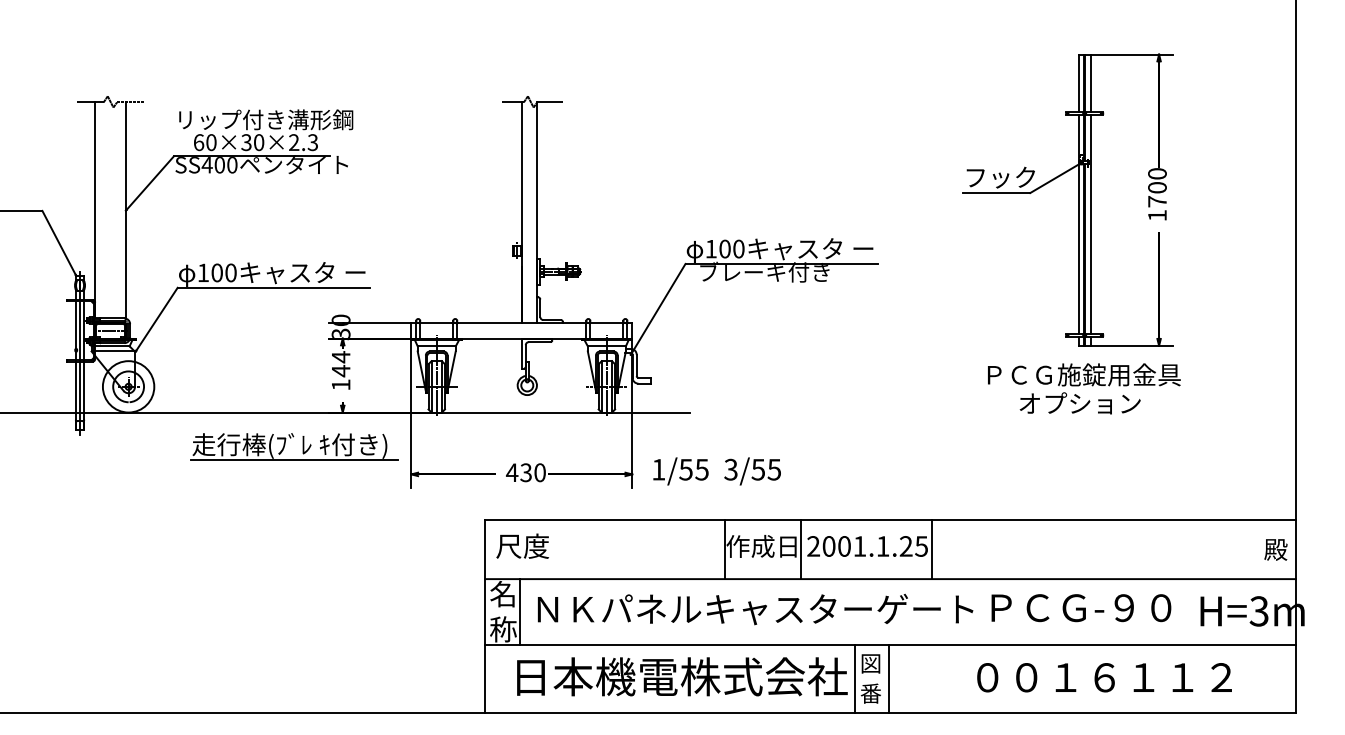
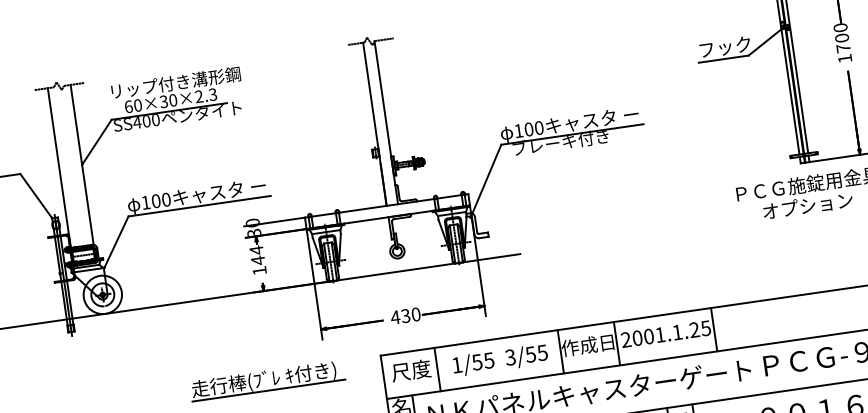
part: (302, 446) -> (273, 379), moved
text: (716, 471) -> (499, 360), moved
line: (558, 549) -> (437, 369), added

